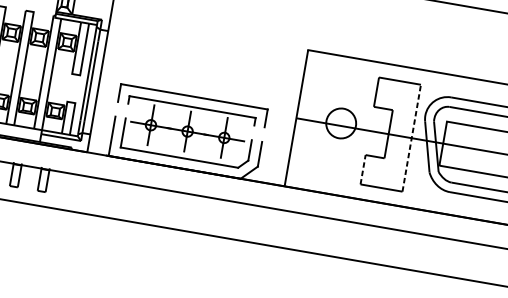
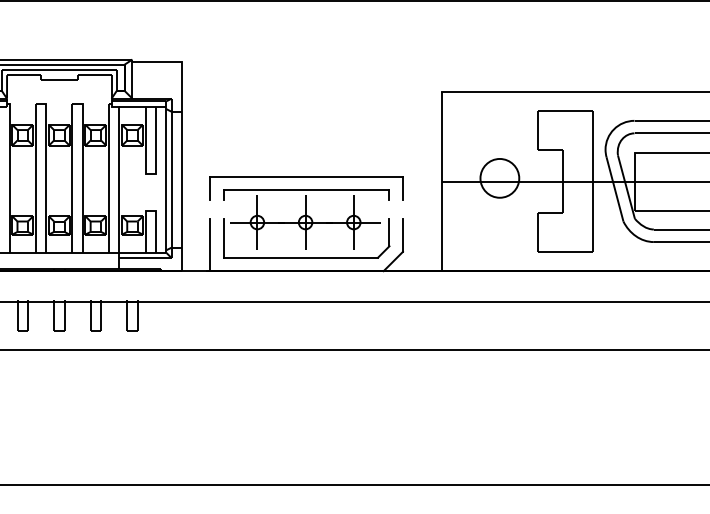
line: (412, 138) -> (593, 181), dashed -> solid
line: (363, 169) -> (538, 232), dashed -> solid

